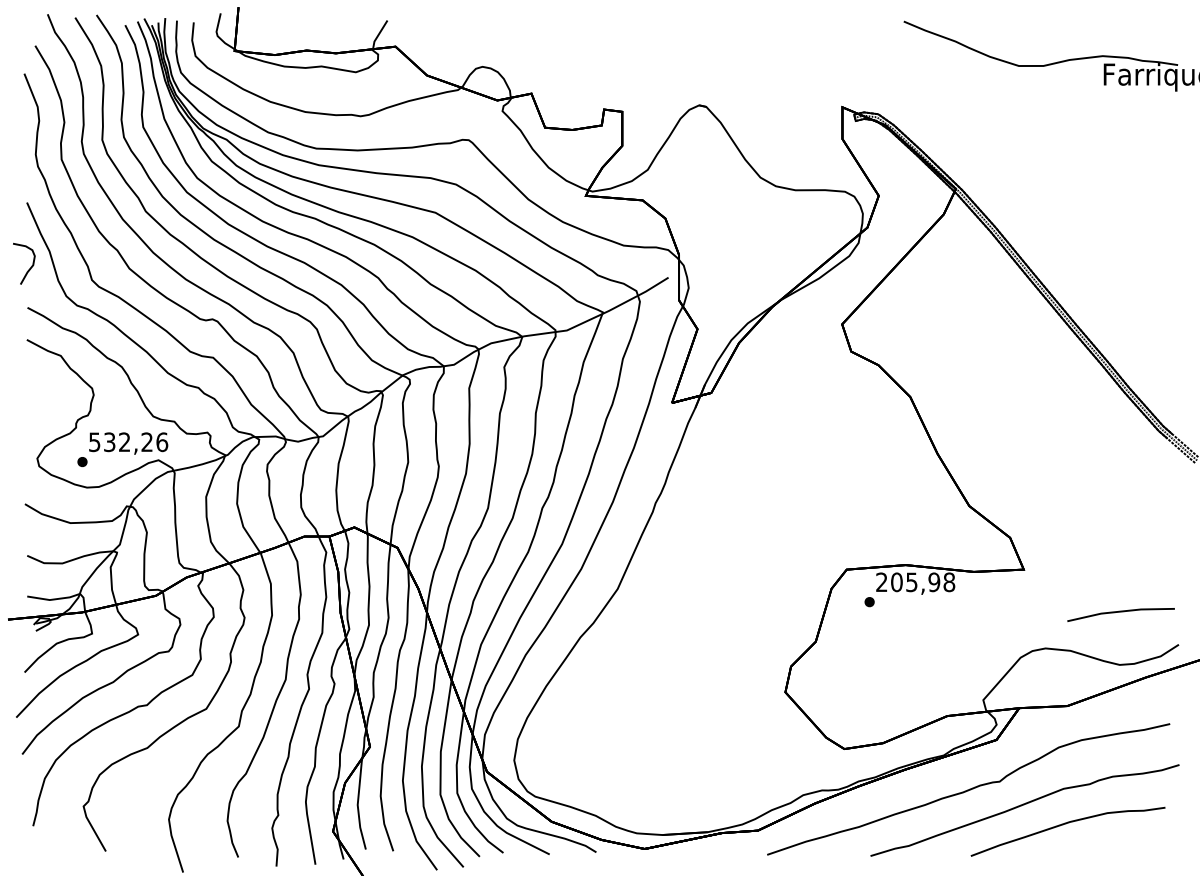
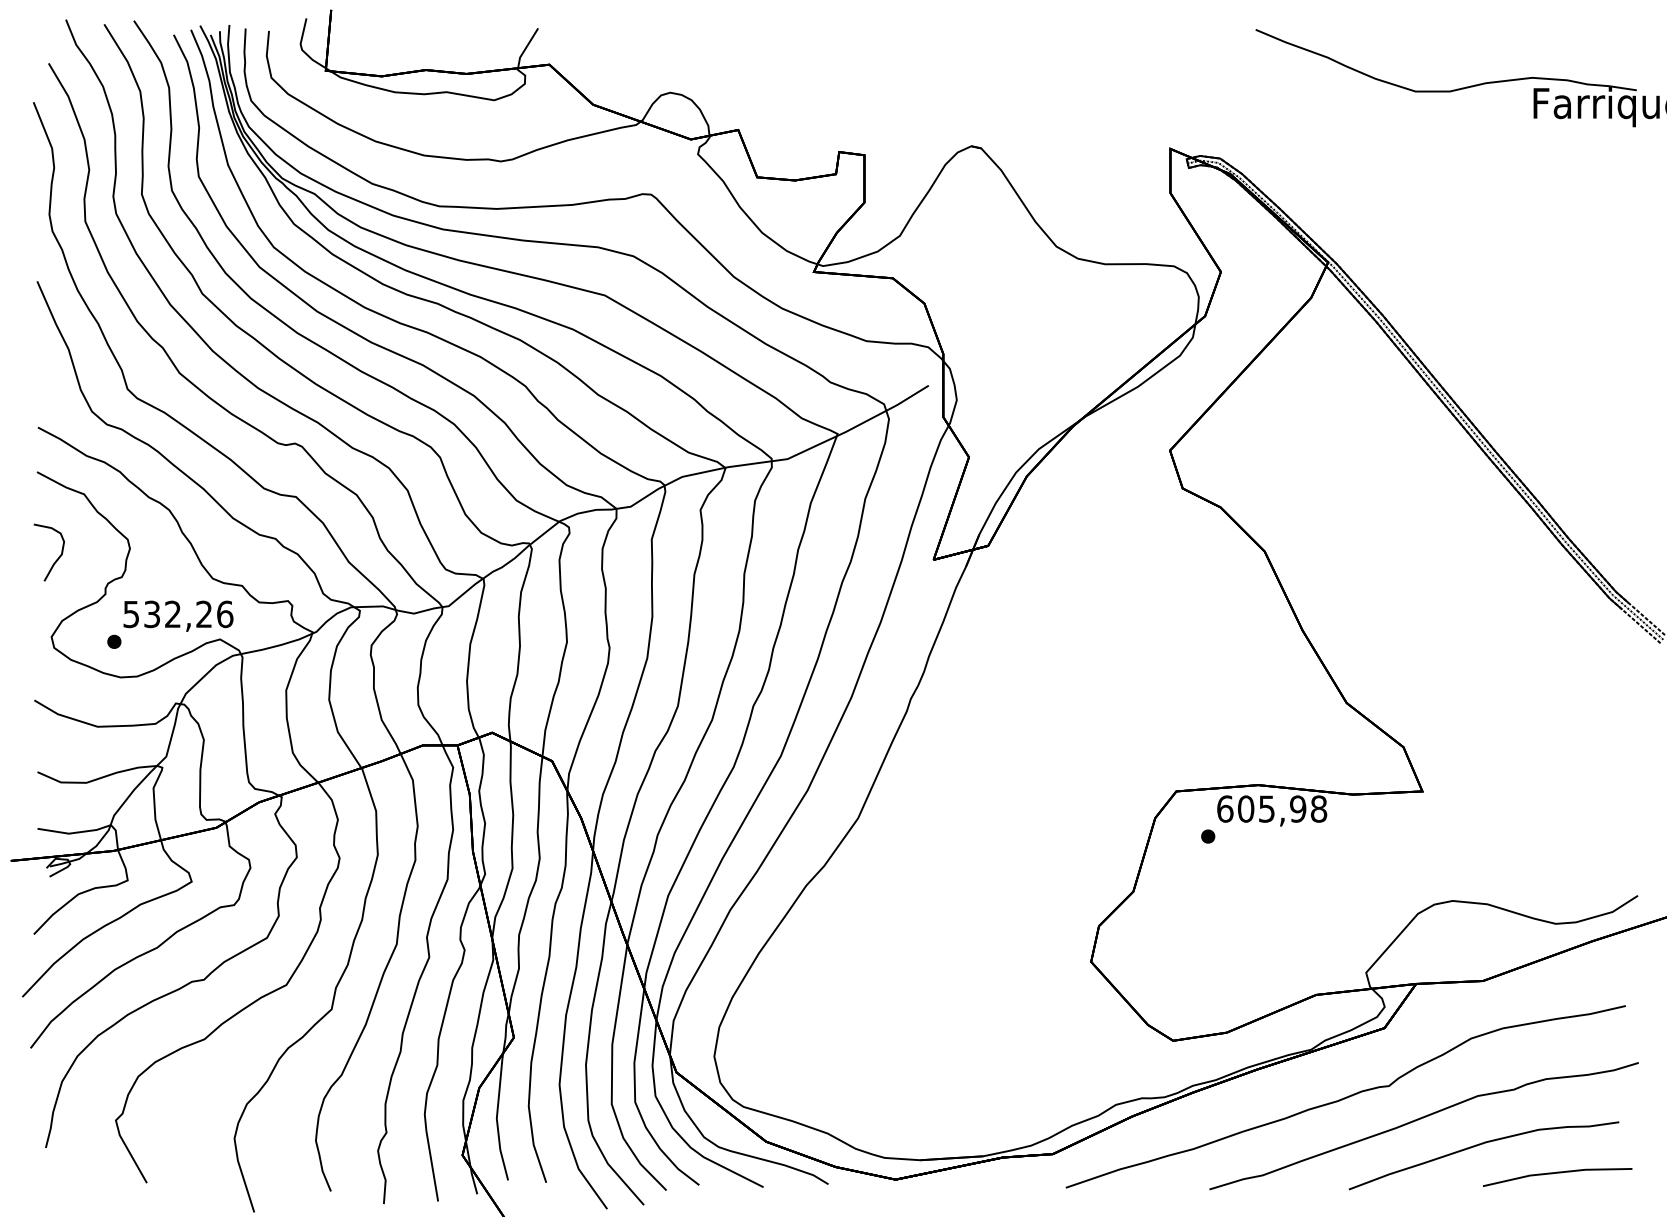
curve: (29, 268) -> (56, 559), moved
text: (882, 581) -> (1225, 808), 205,98 -> 605,98
line: (1120, 612) -> (1557, 1173), moved

